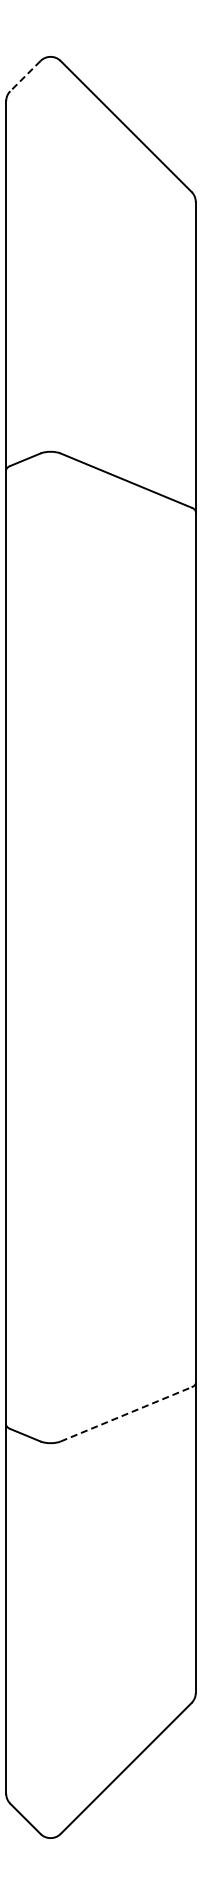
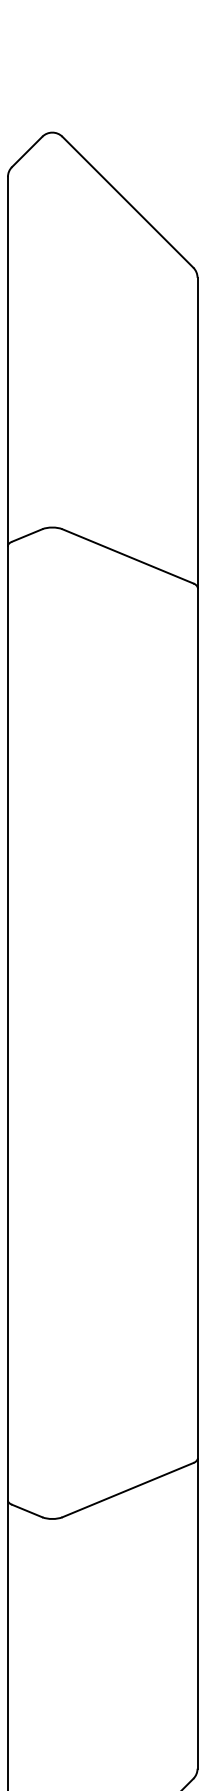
line: (25, 76) -> (27, 152), dashed -> solid
line: (126, 1414) -> (128, 1490), dashed -> solid

